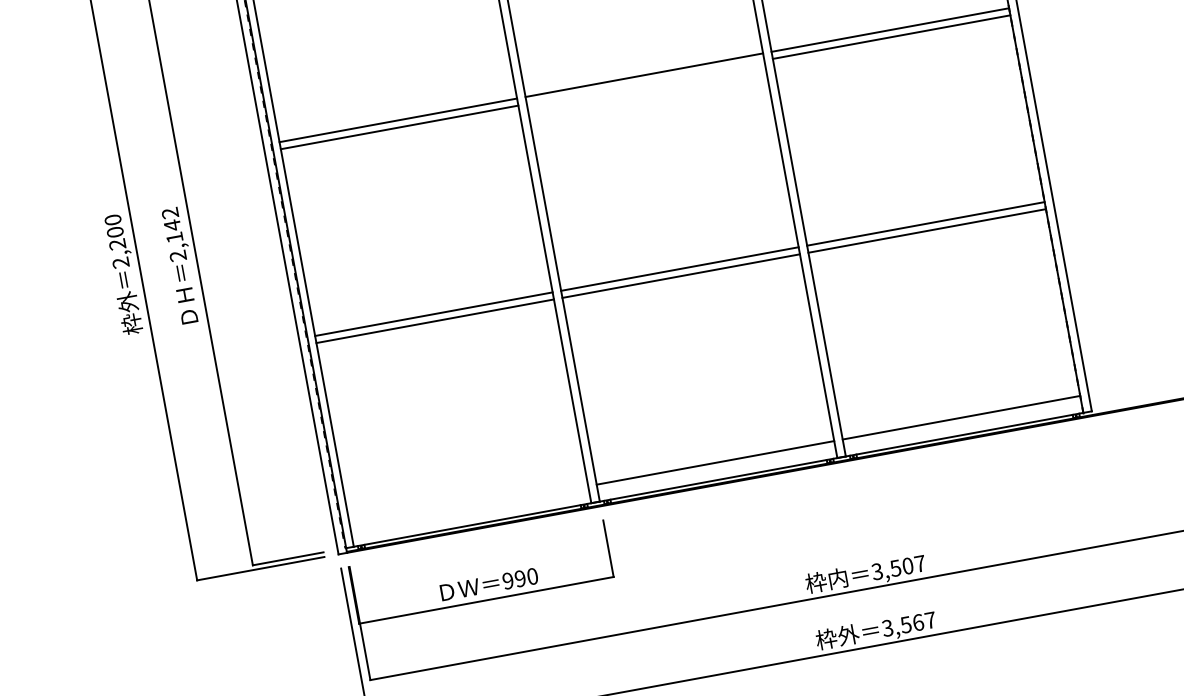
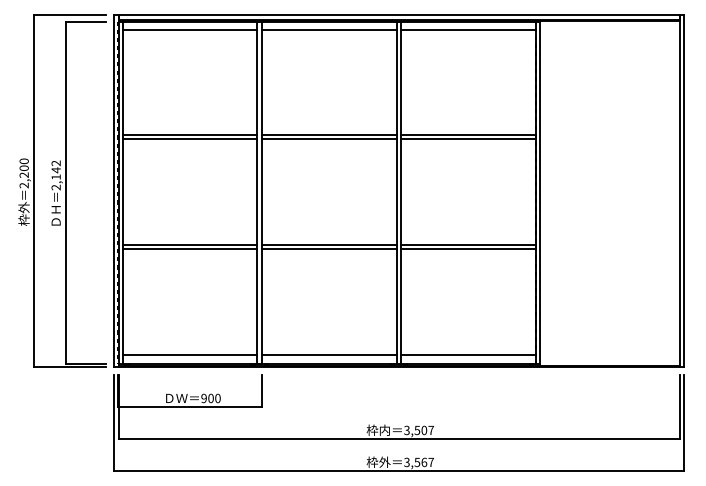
line: (645, 82) -> (329, 139), added
line: (469, 507) -> (190, 354), added
text: (519, 578) -> (210, 398), 990 -> 900

